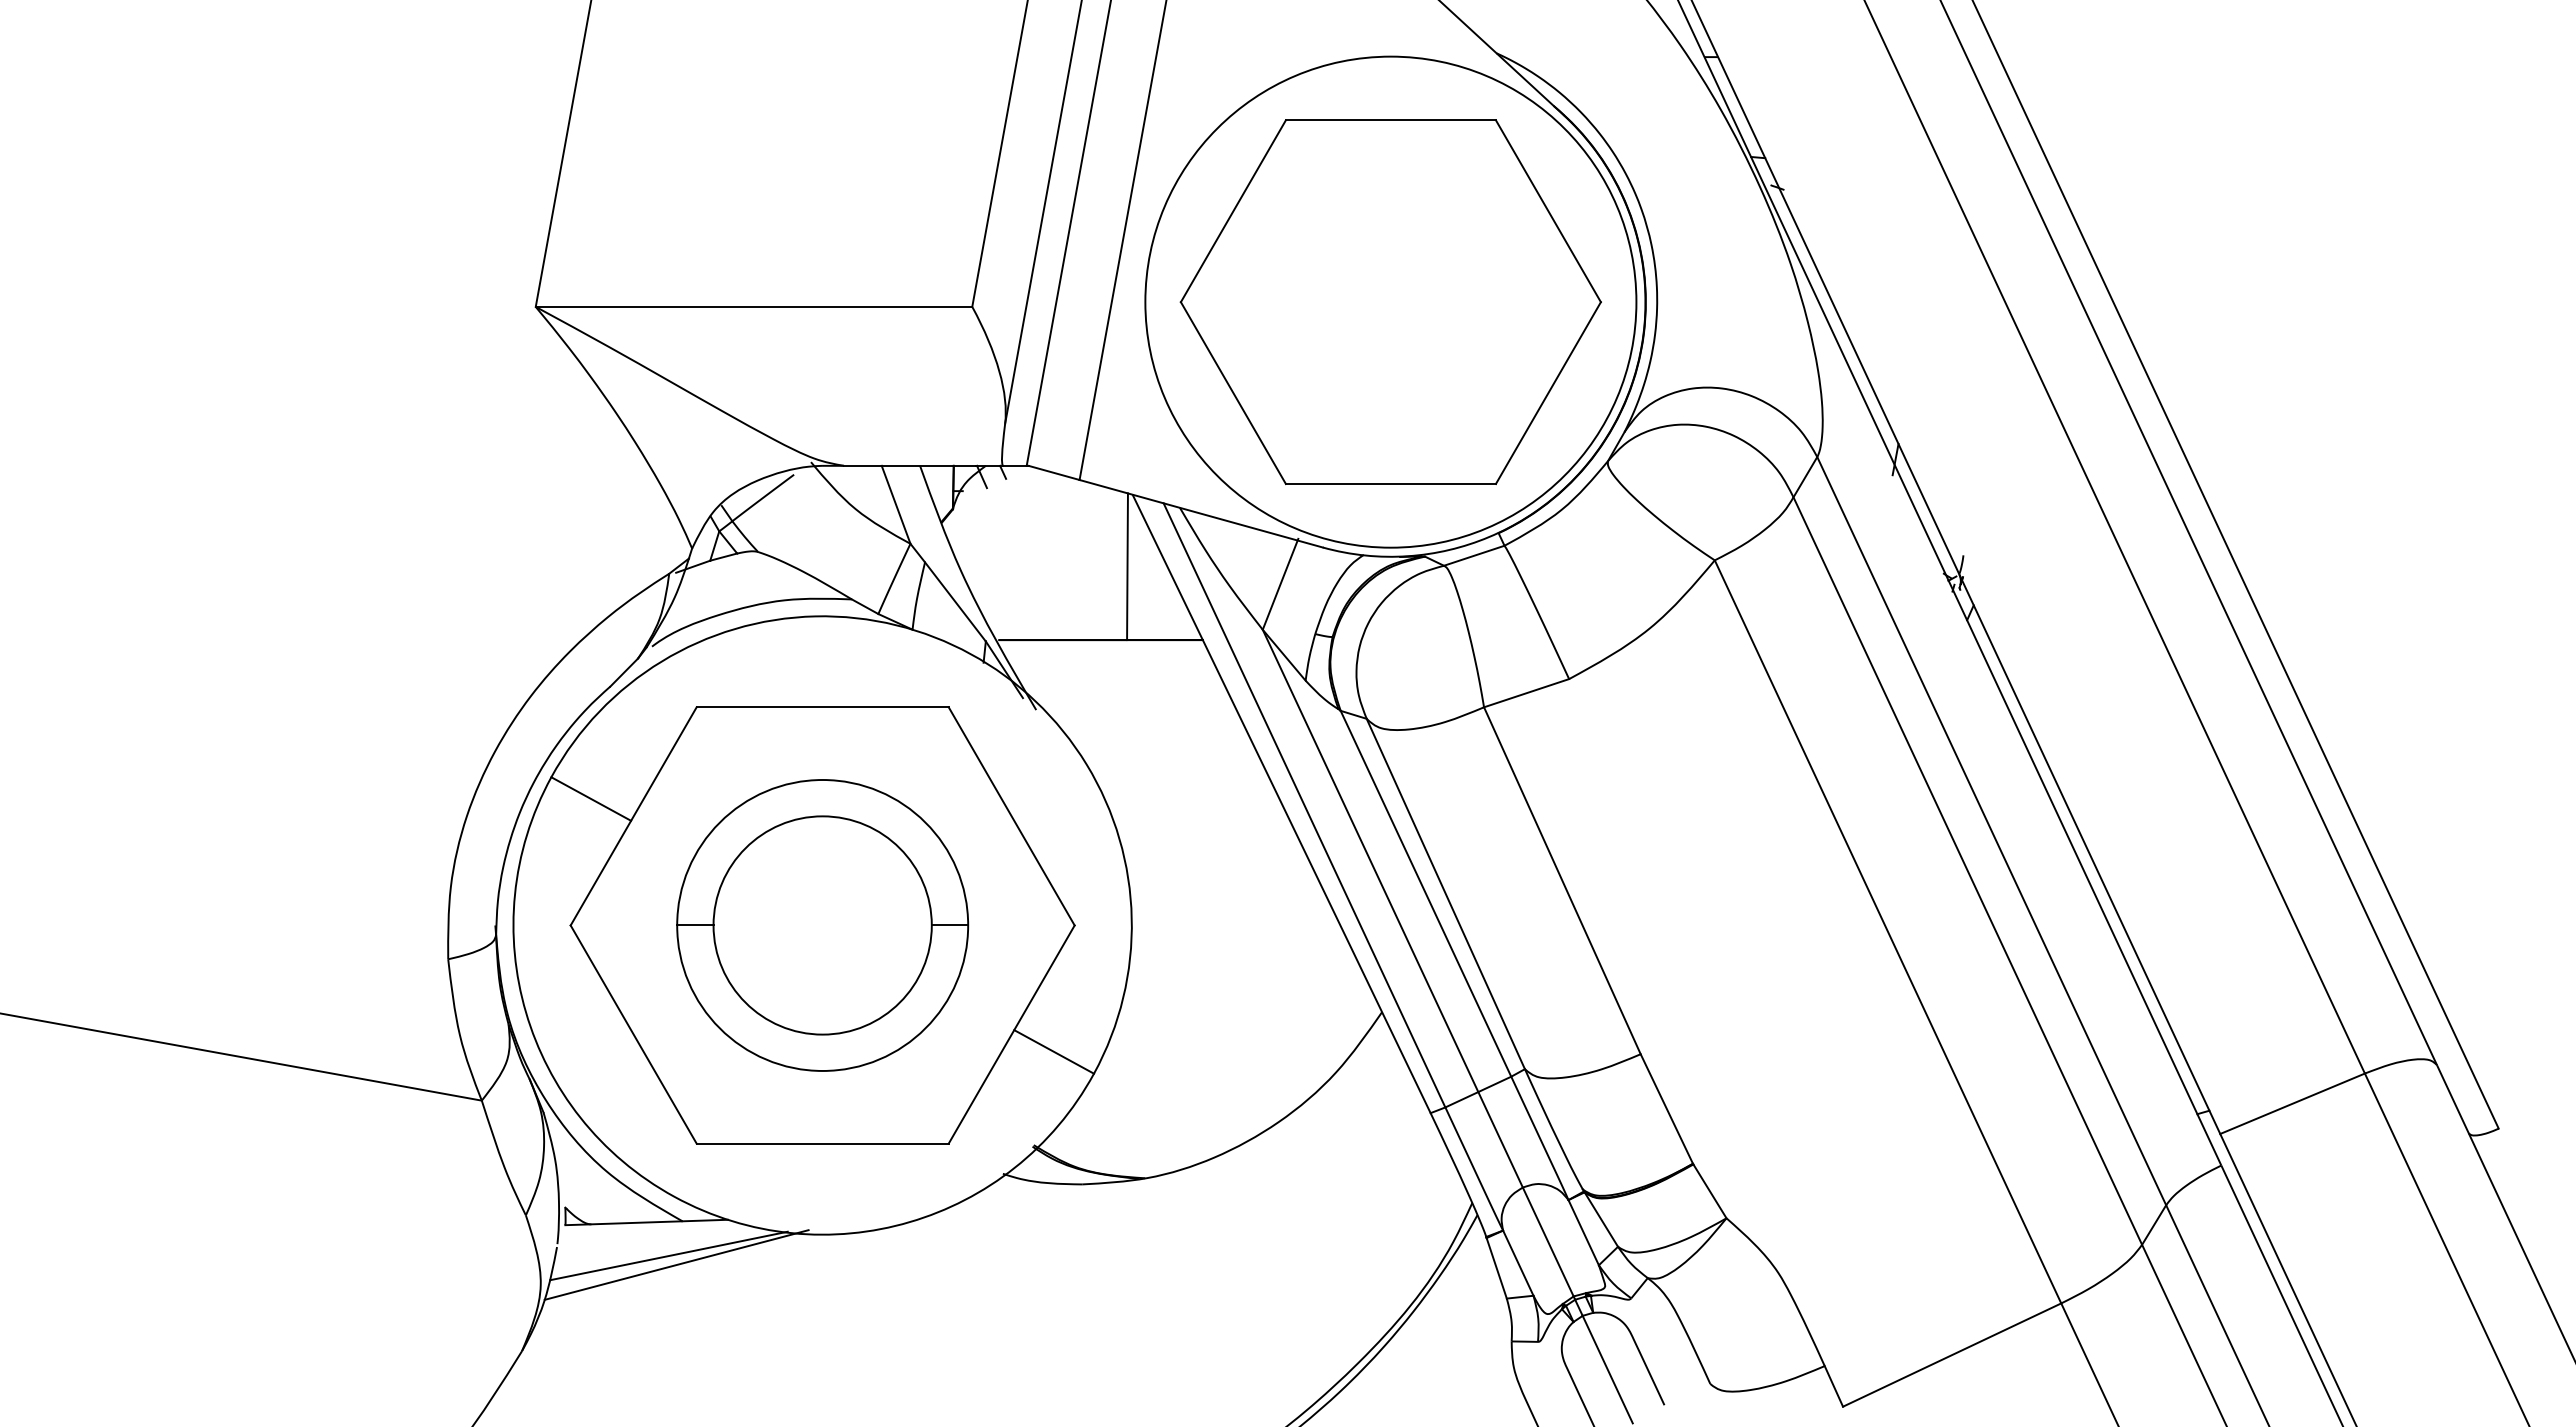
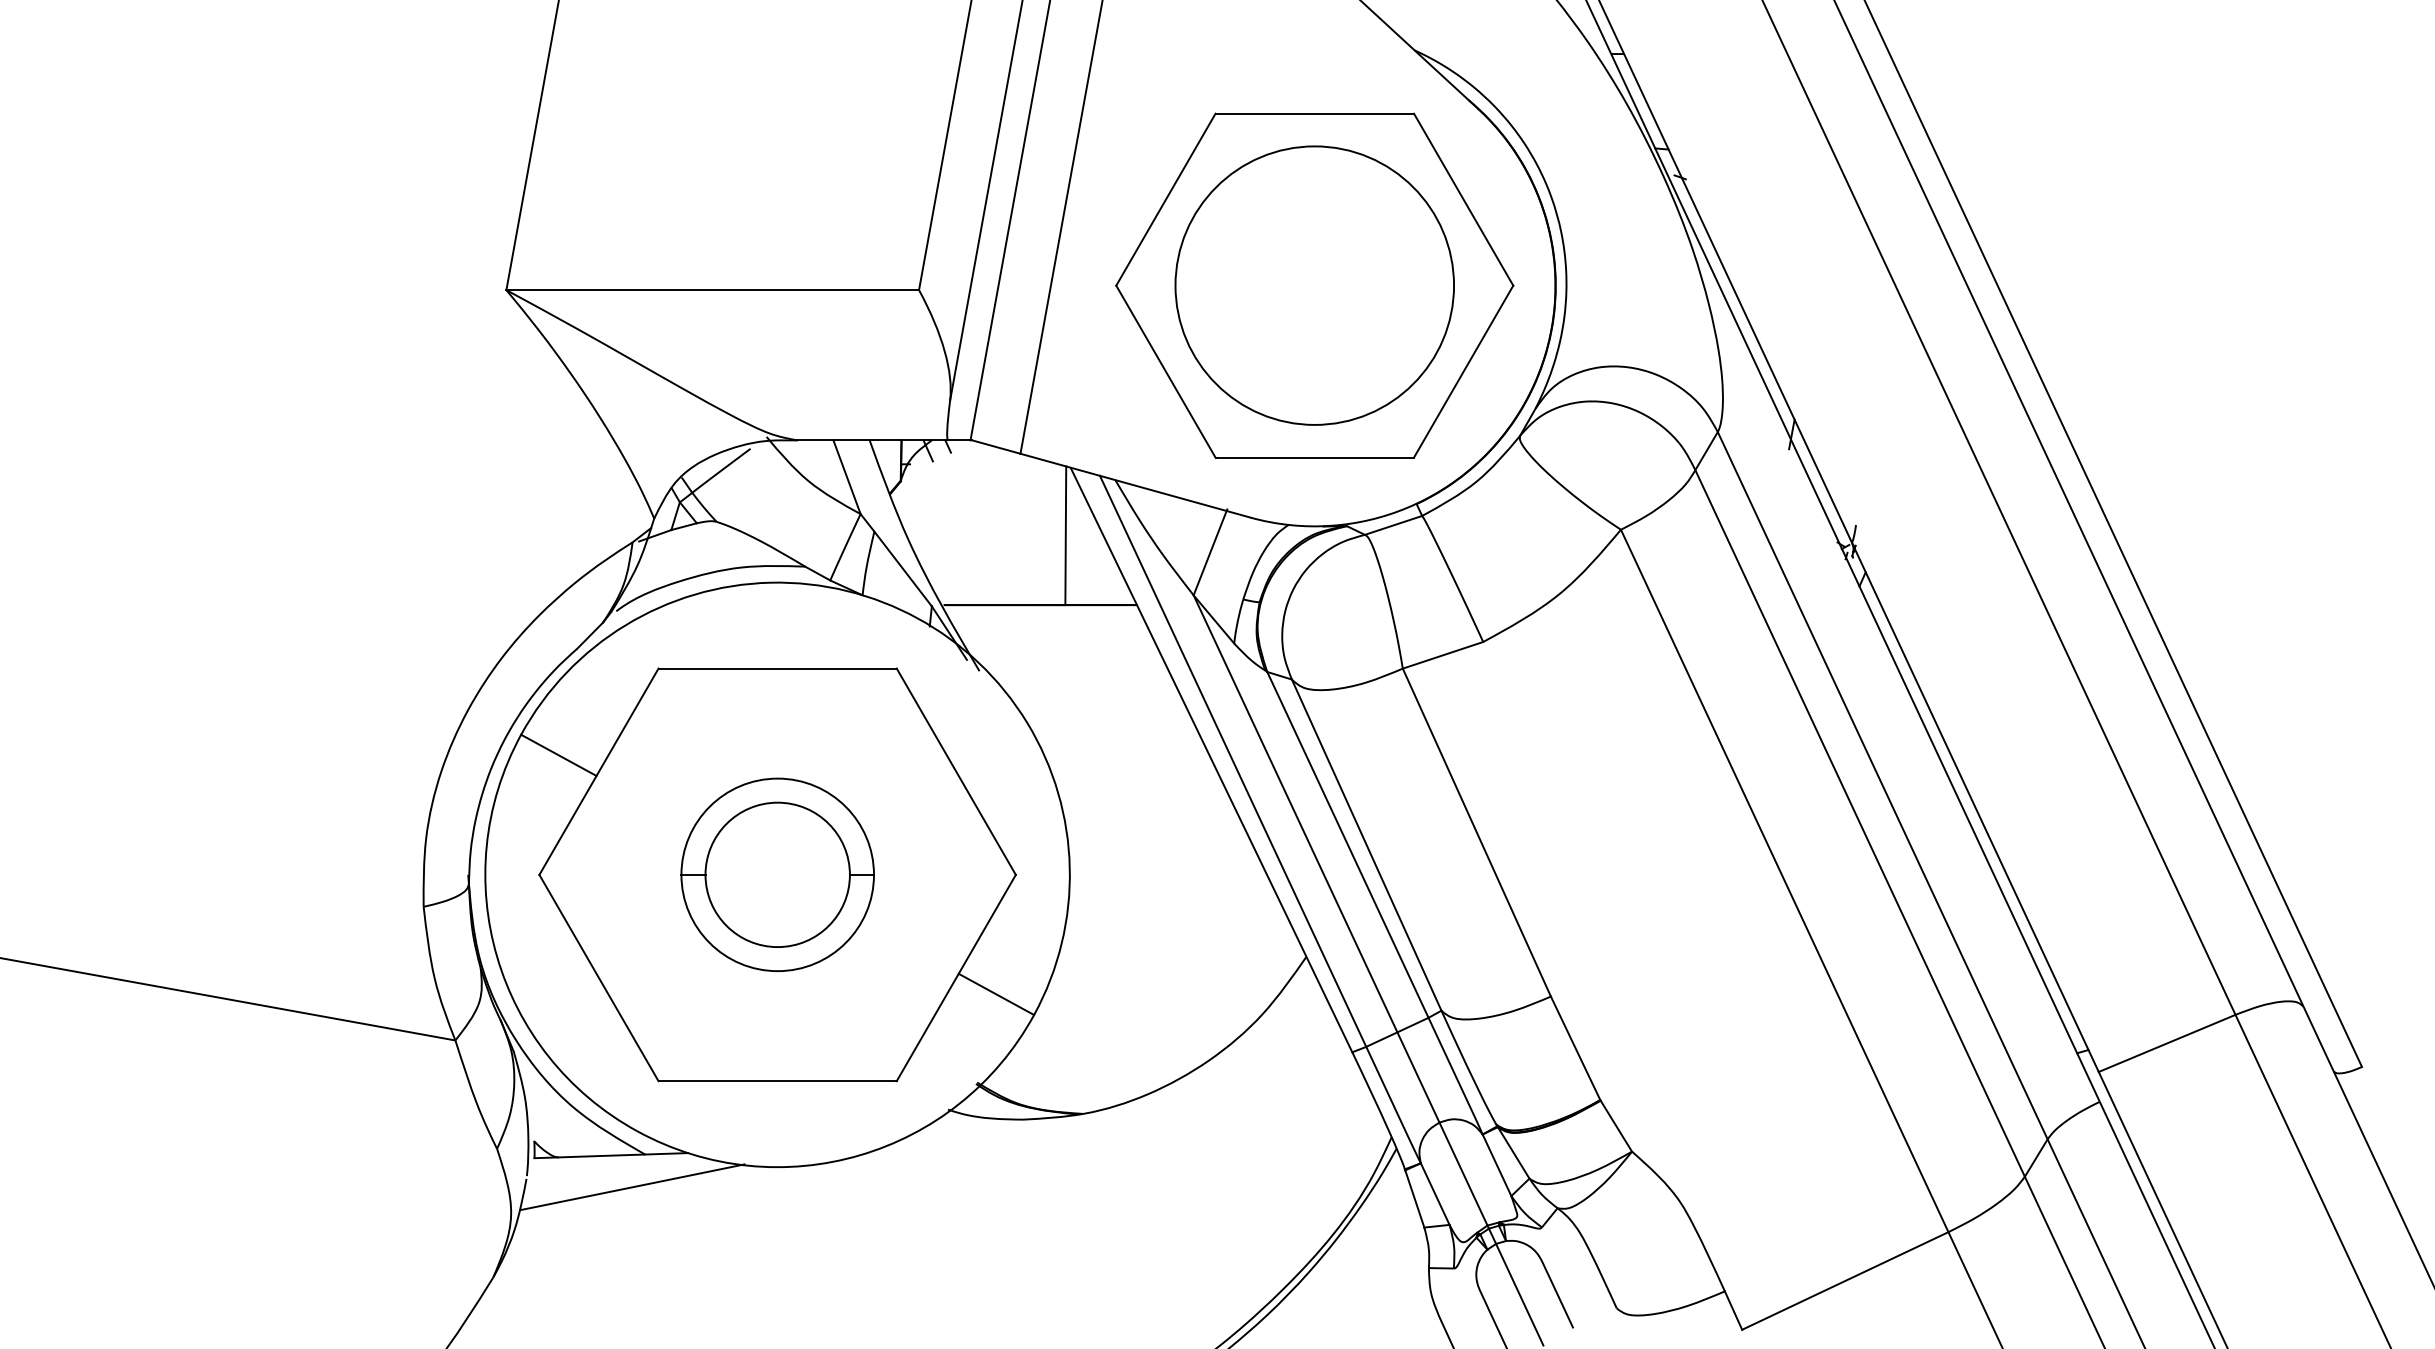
circle: (1390, 301) -> (1314, 285), size x0.6
part: (822, 925) -> (777, 874), size x0.7
line: (676, 1264) -> (639, 1195), removed

